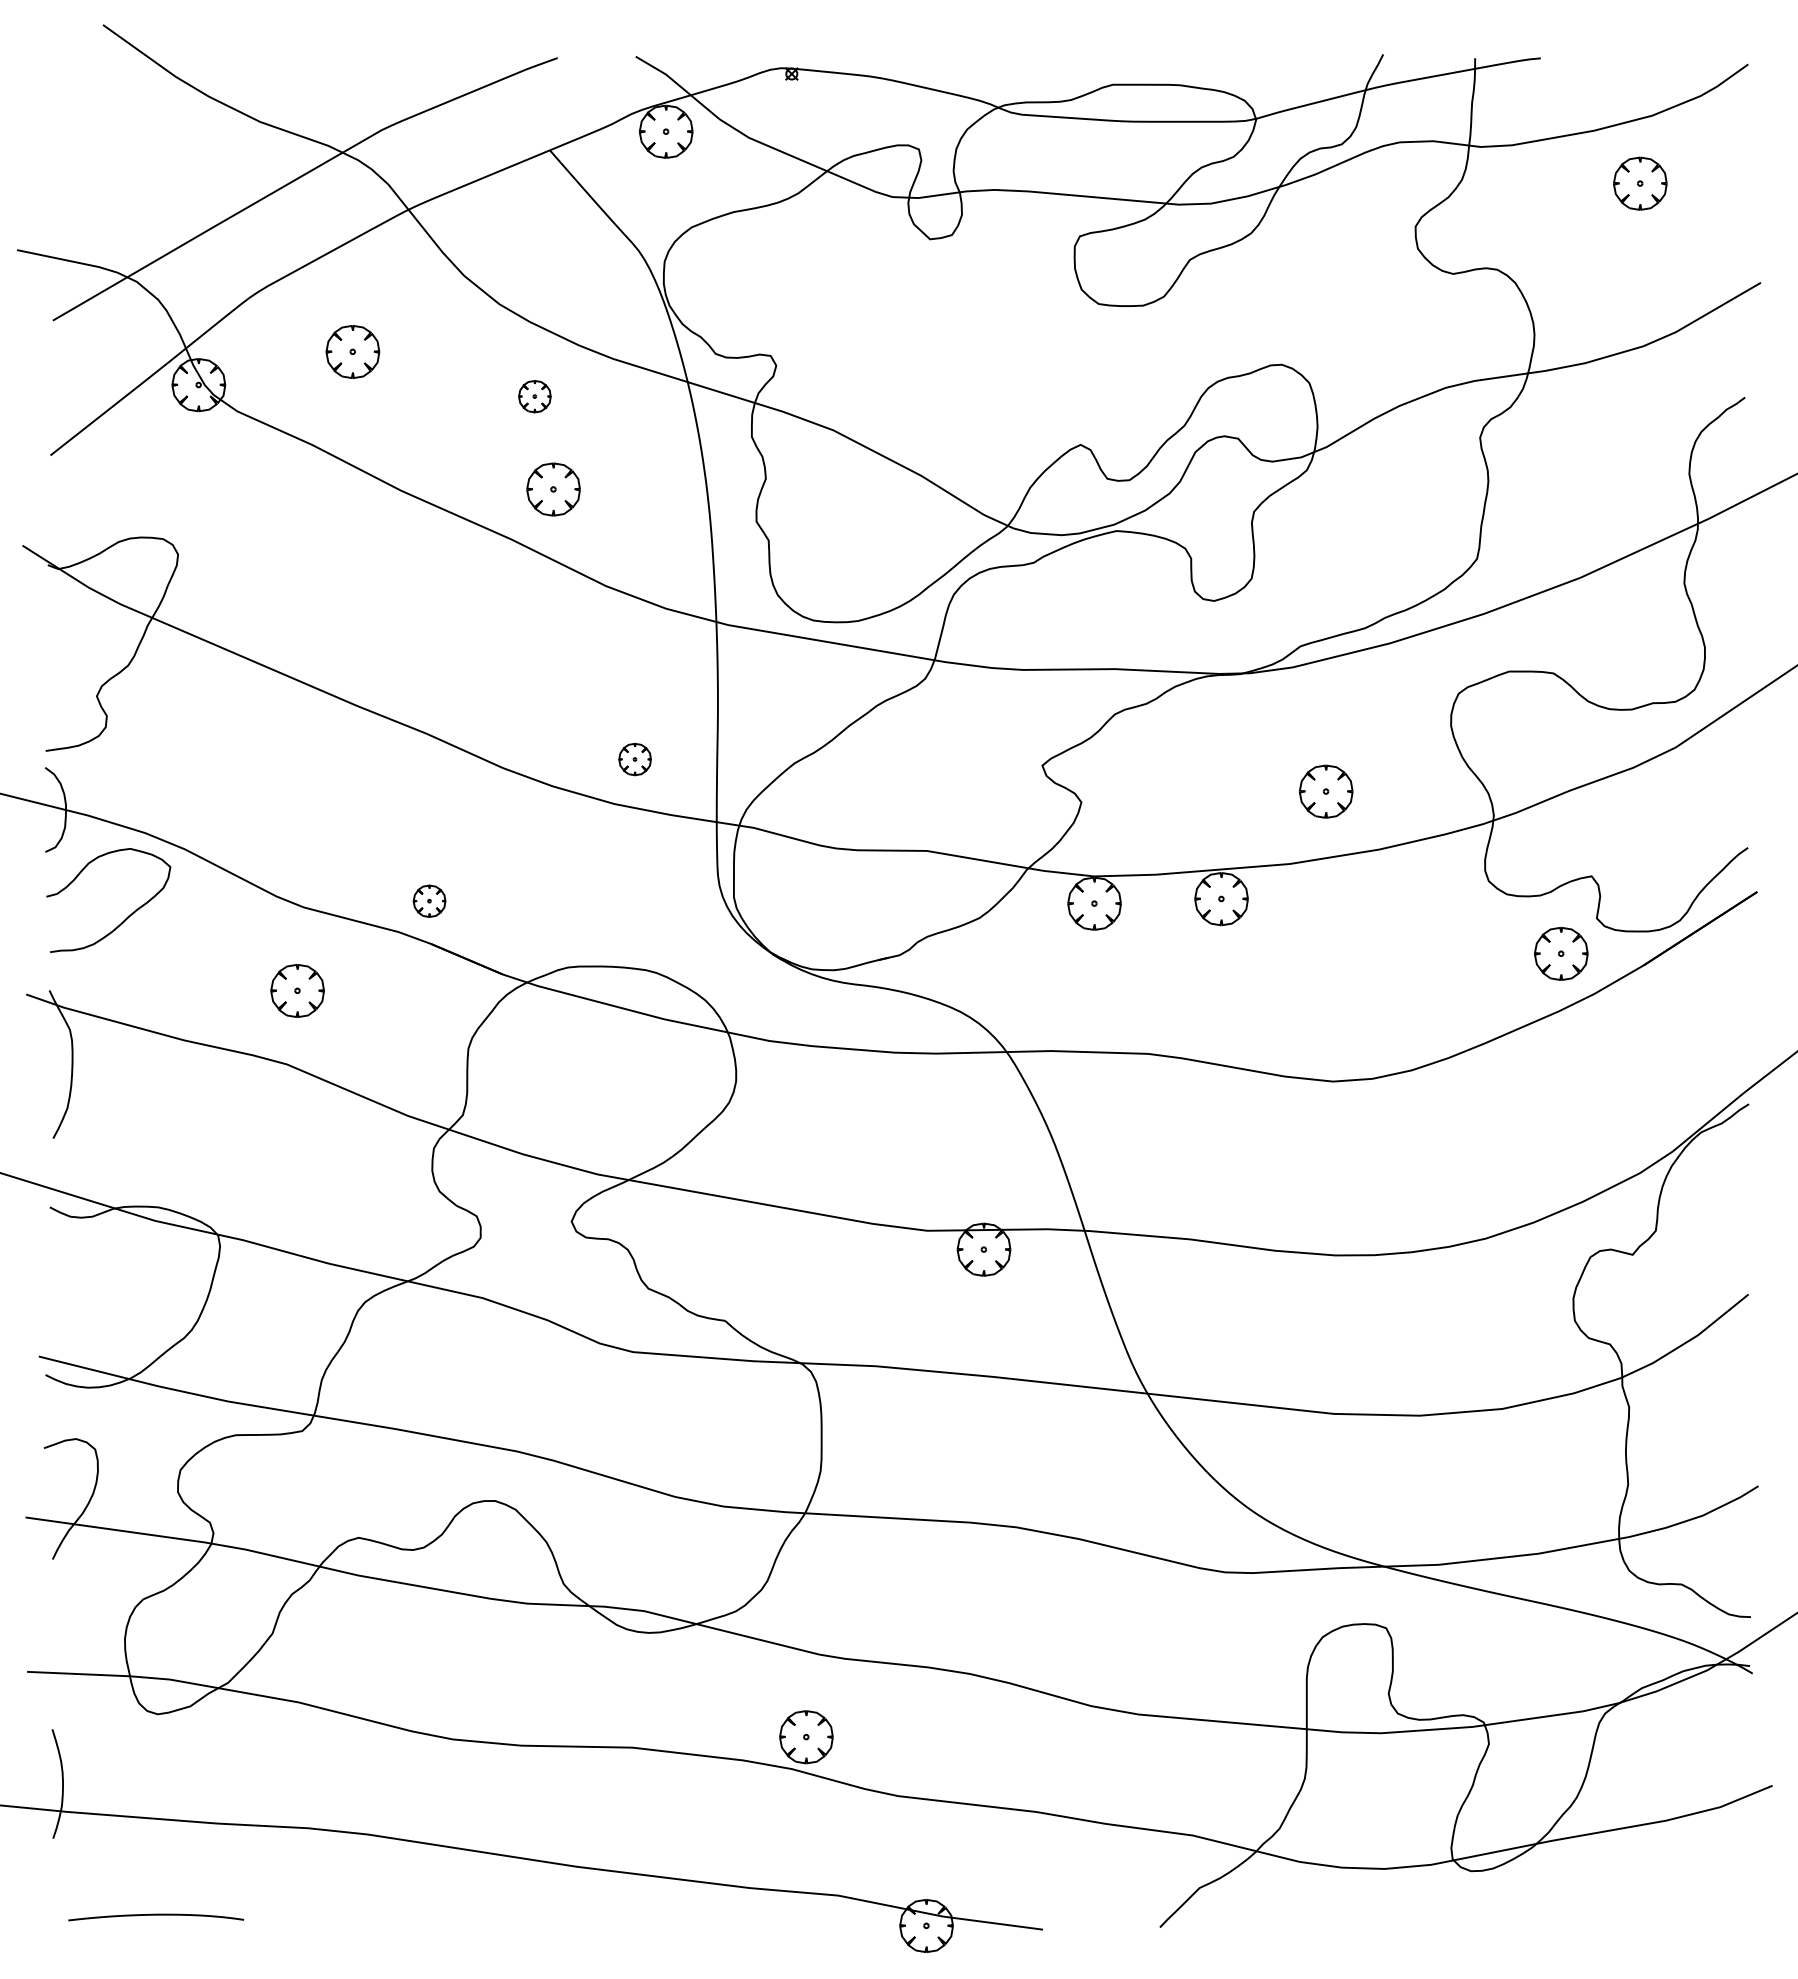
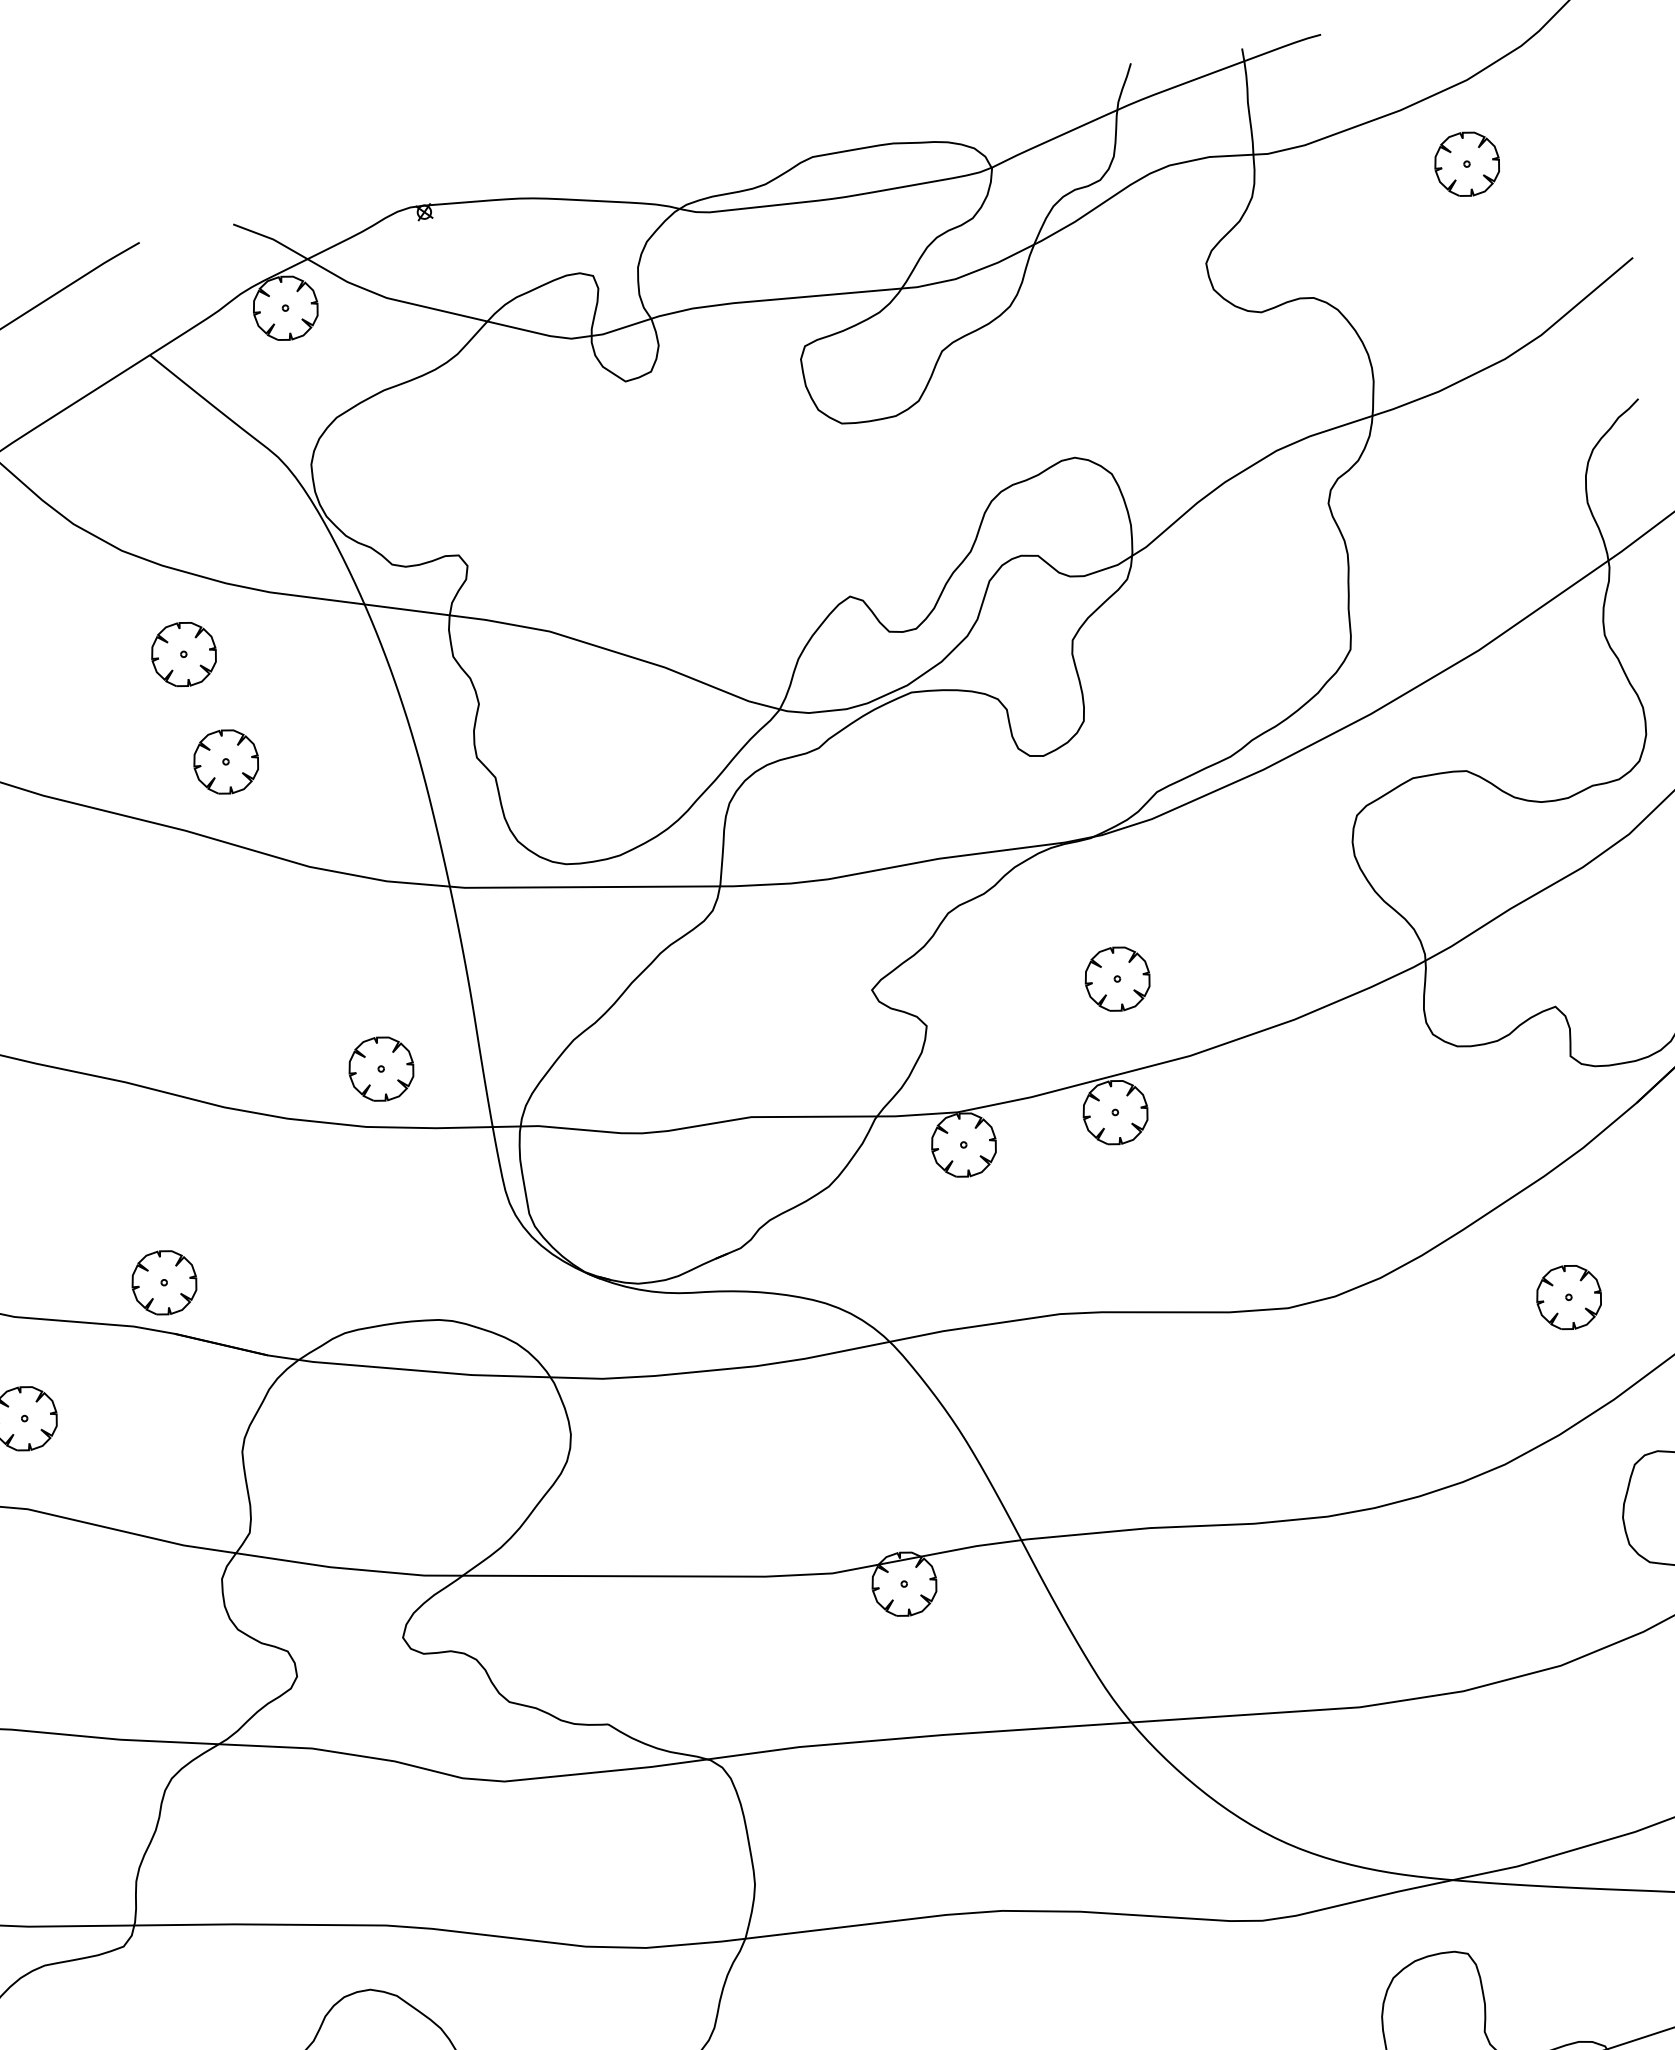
part: (534, 396) -> (183, 654), size x1.67
part: (634, 759) -> (380, 1069), size x1.67
part: (1325, 791) -> (1116, 979), moved
part: (429, 901) -> (164, 1283), size x1.67
part: (1561, 953) -> (1569, 1296), moved

